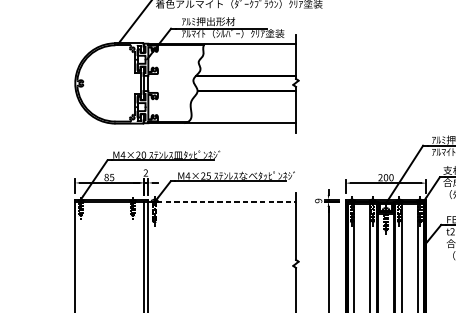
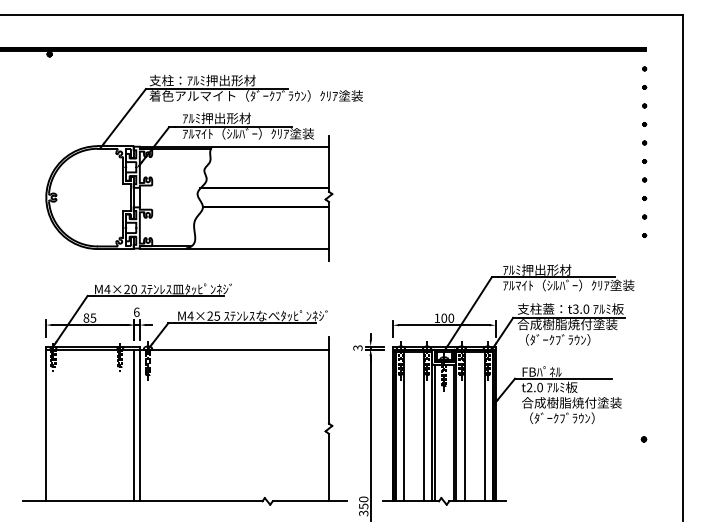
text: (145, 172) -> (136, 311), 2 -> 6
text: (380, 177) -> (437, 317), 200 -> 100
text: (319, 200) -> (358, 347), 9 -> 3
line: (222, 202) -> (234, 349), dashed -> solid

